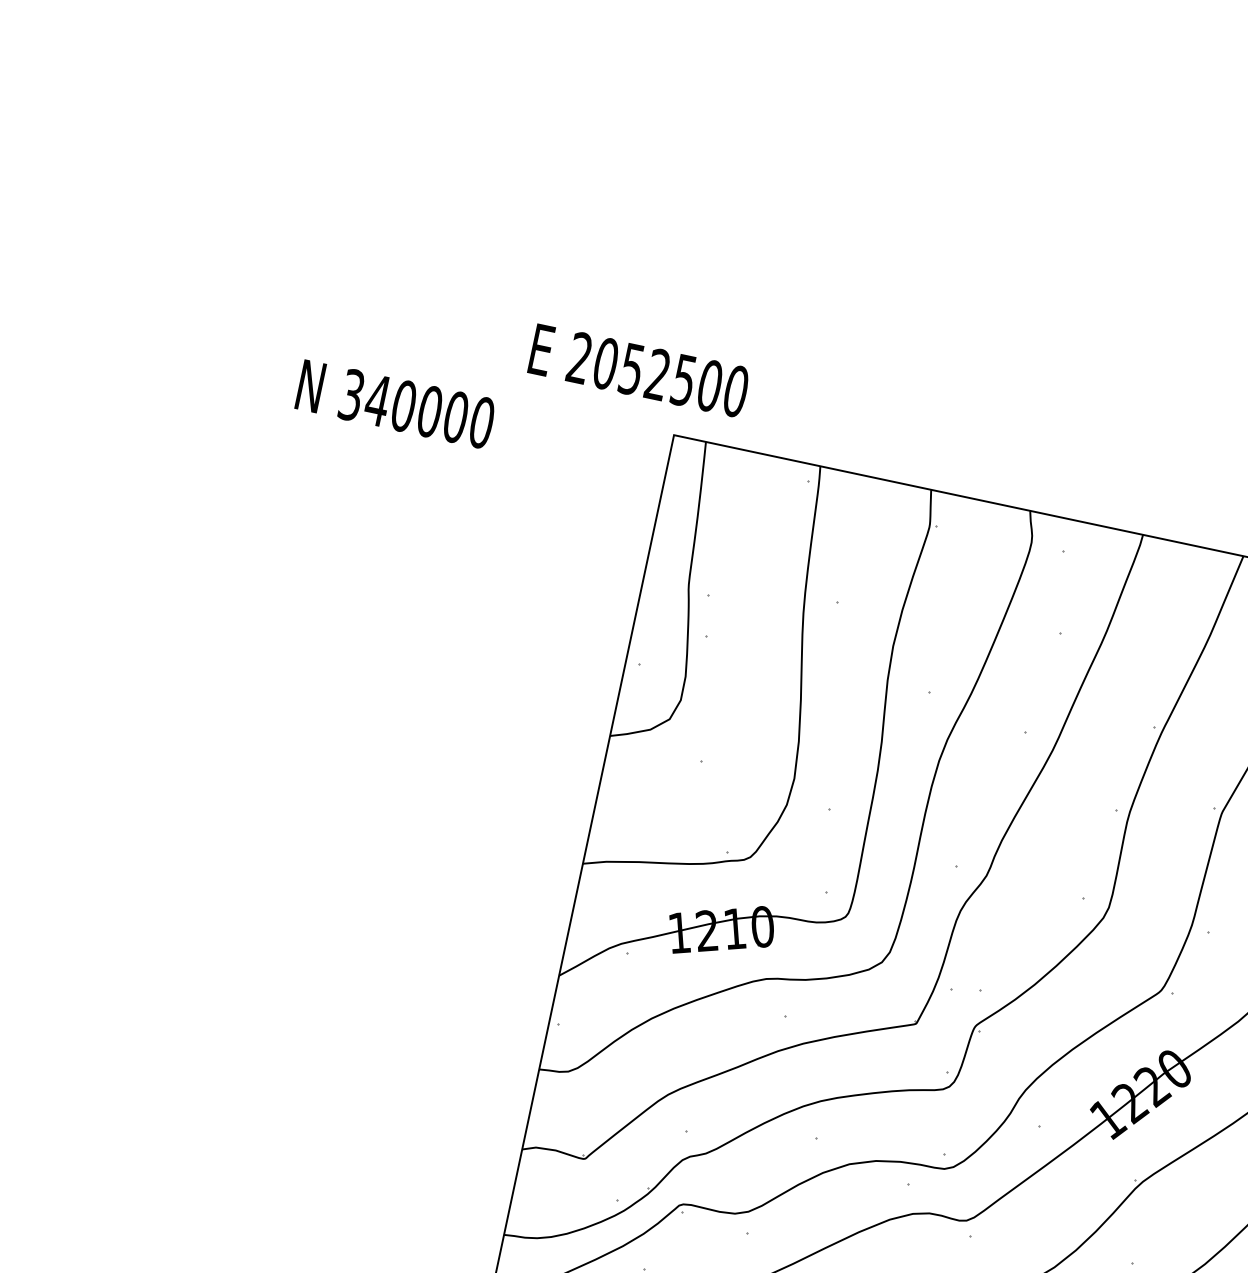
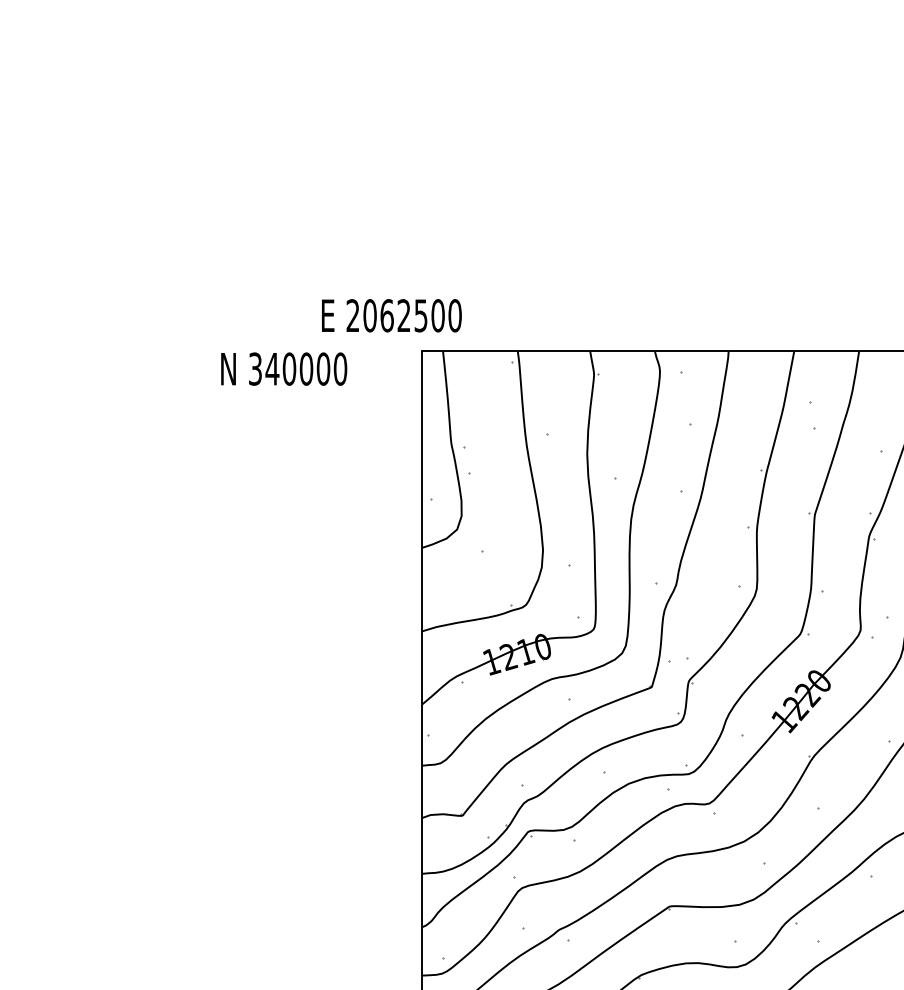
text: (631, 368) -> (386, 315), 2052500 -> 2062500
text: (396, 403) -> (284, 368), moved

